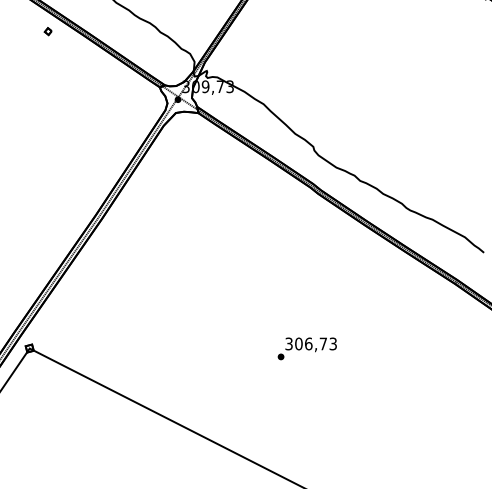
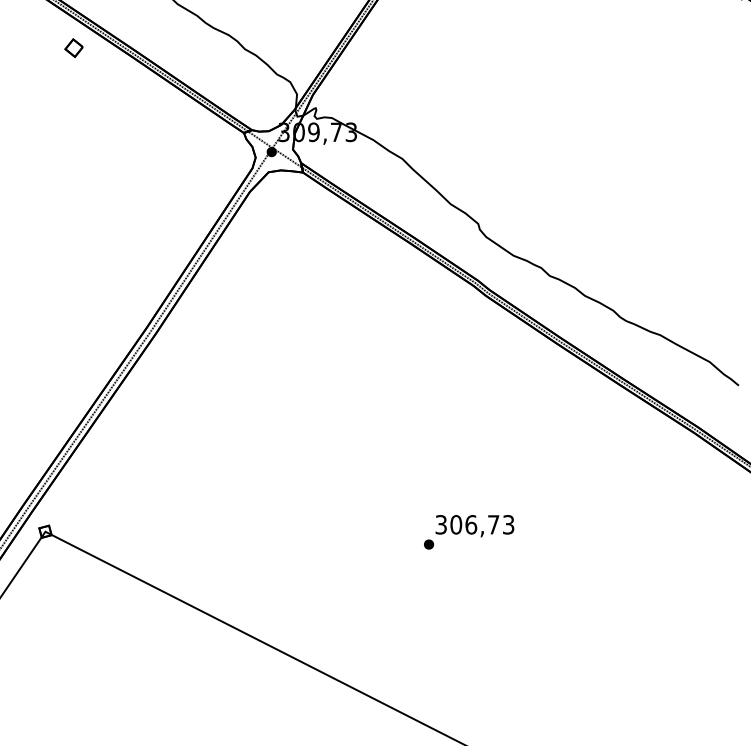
part: (47, 31) -> (72, 47), size x1.67

